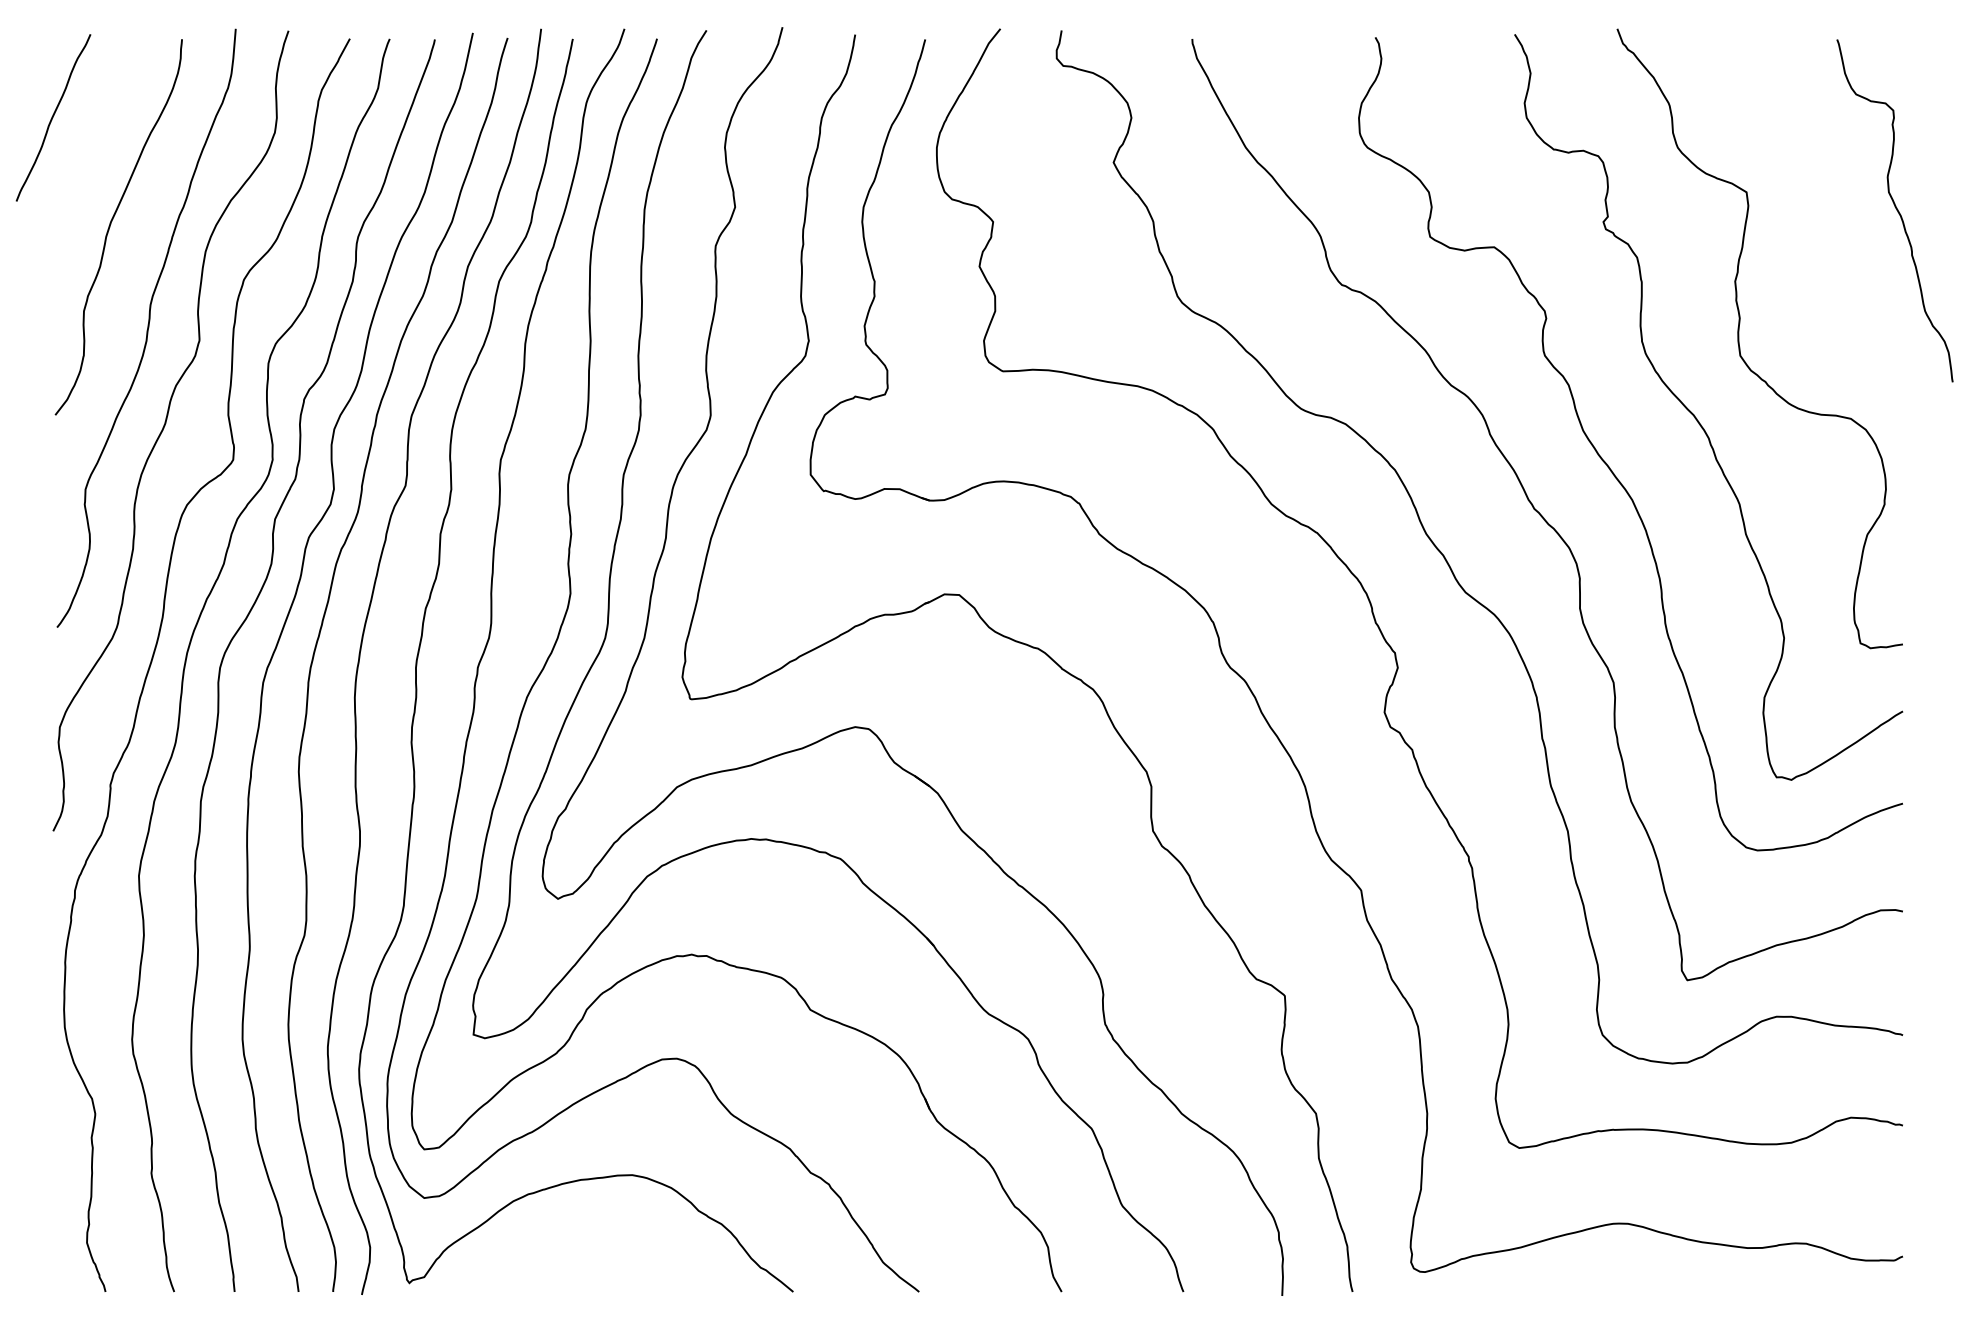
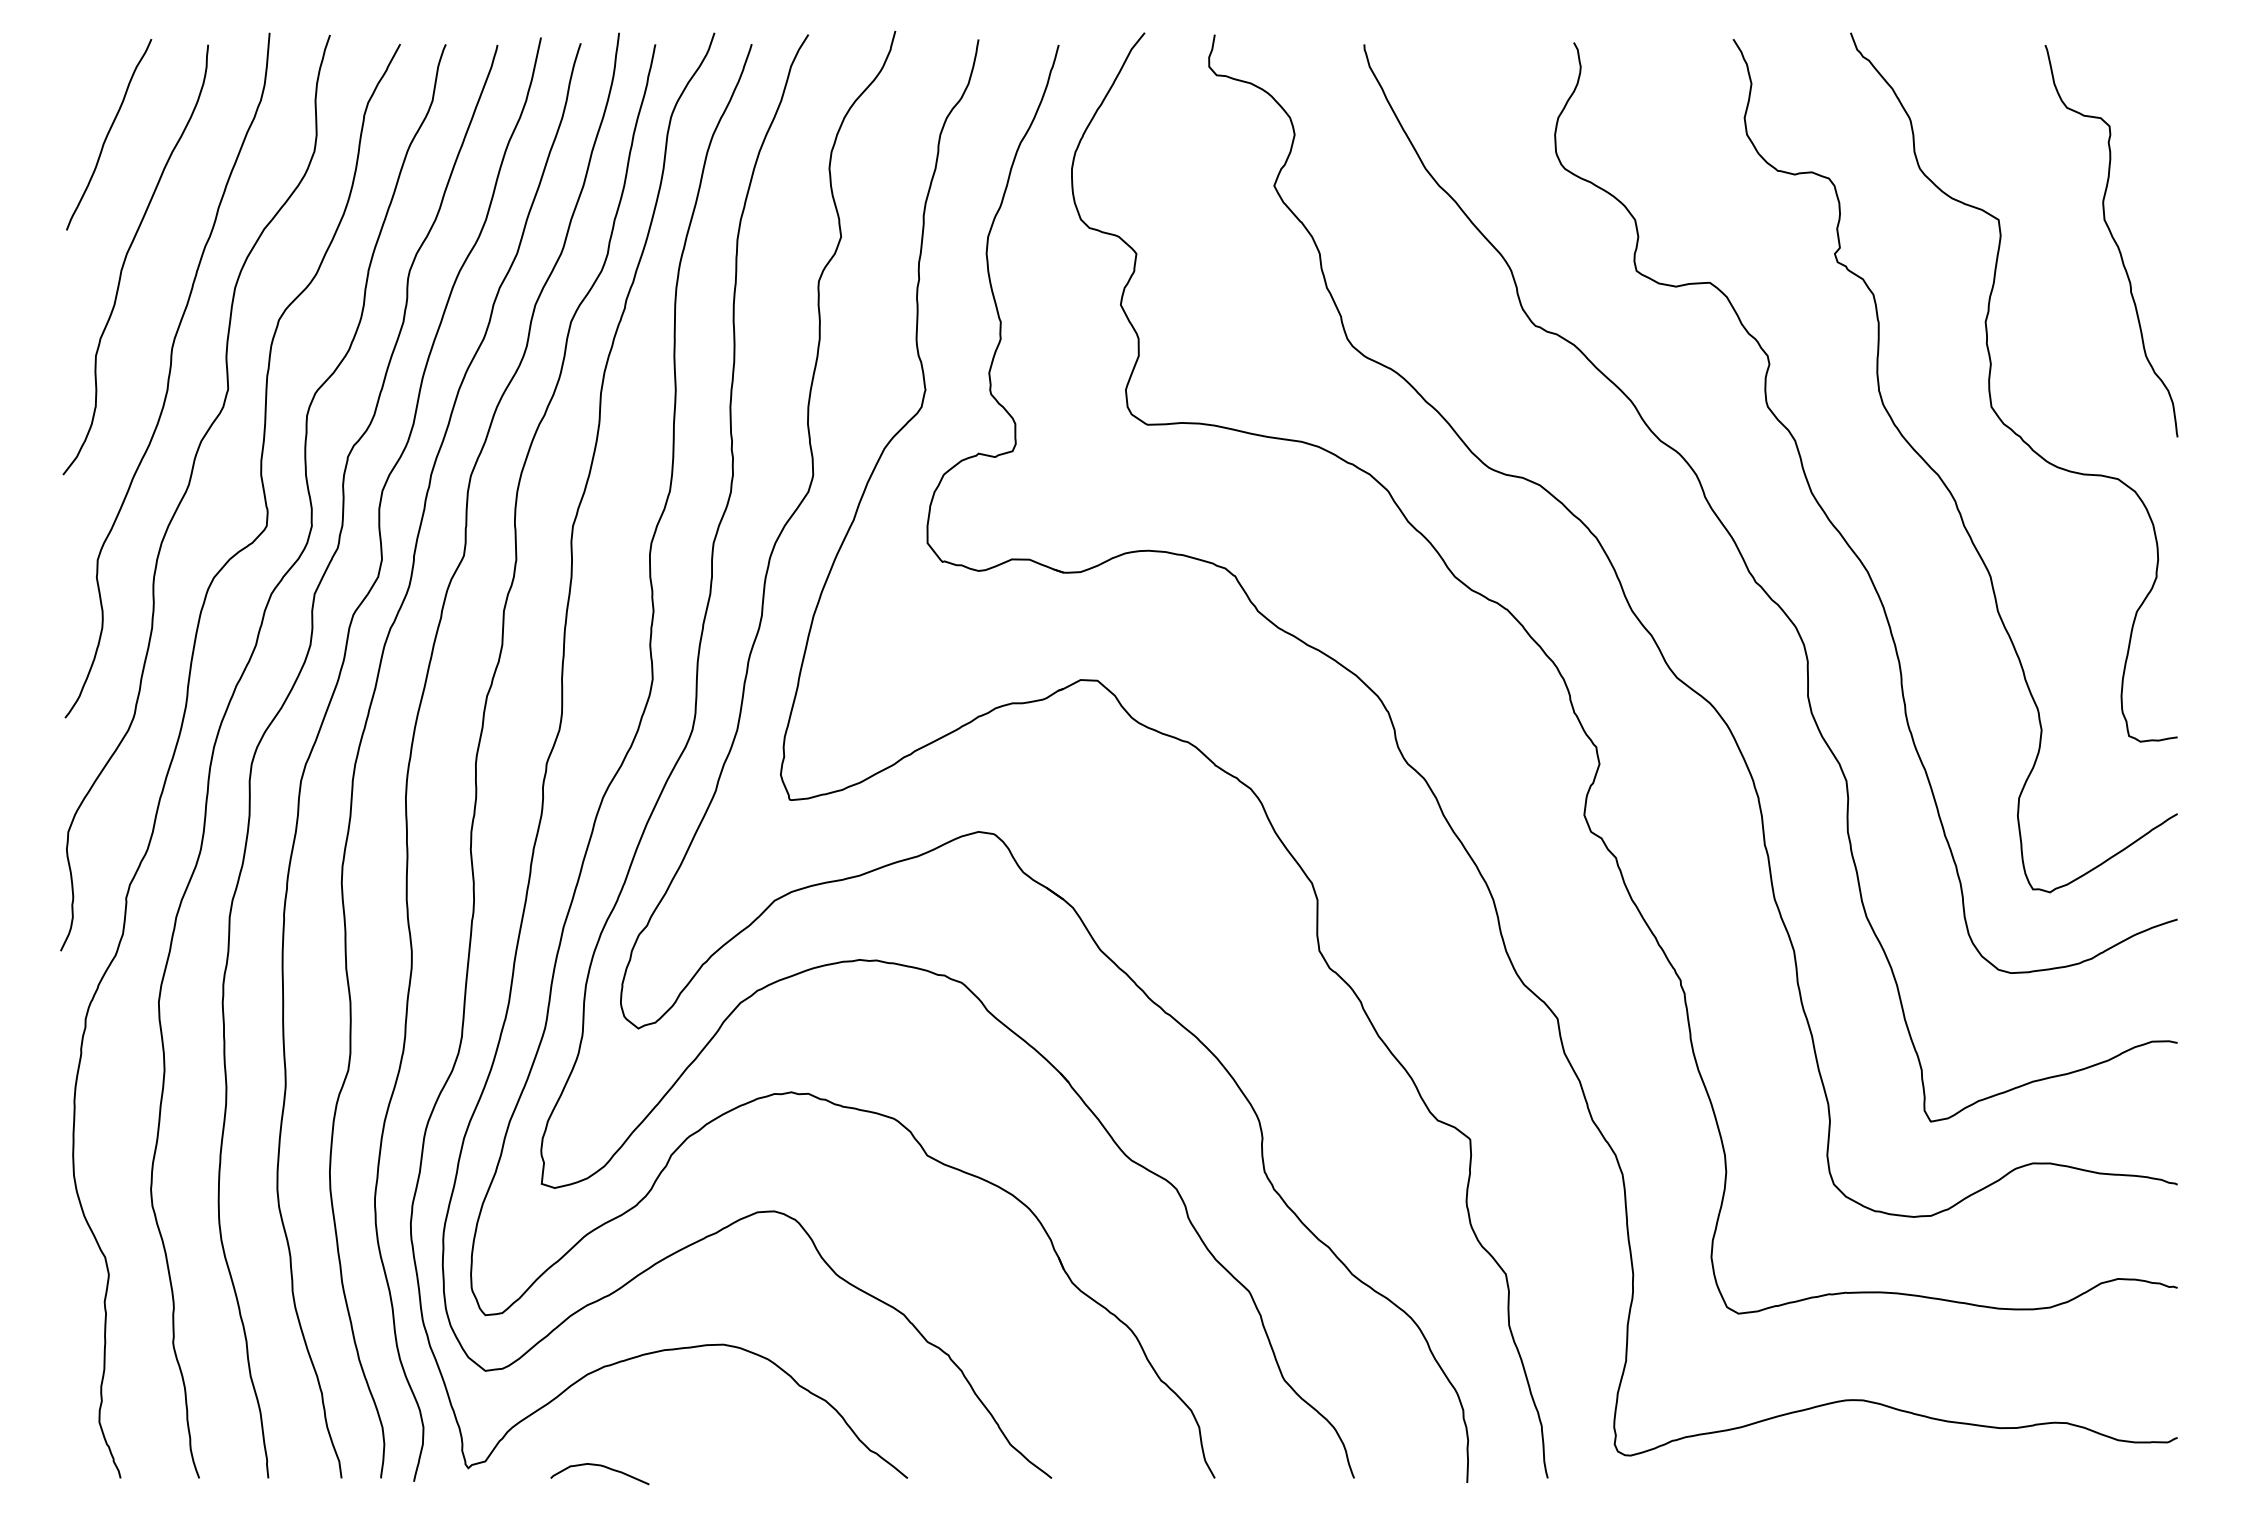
curve: (53, 116) -> (109, 133), moved
curve: (1895, 209) -> (2112, 239), moved
curve: (524, 1281) -> (599, 1466), added

